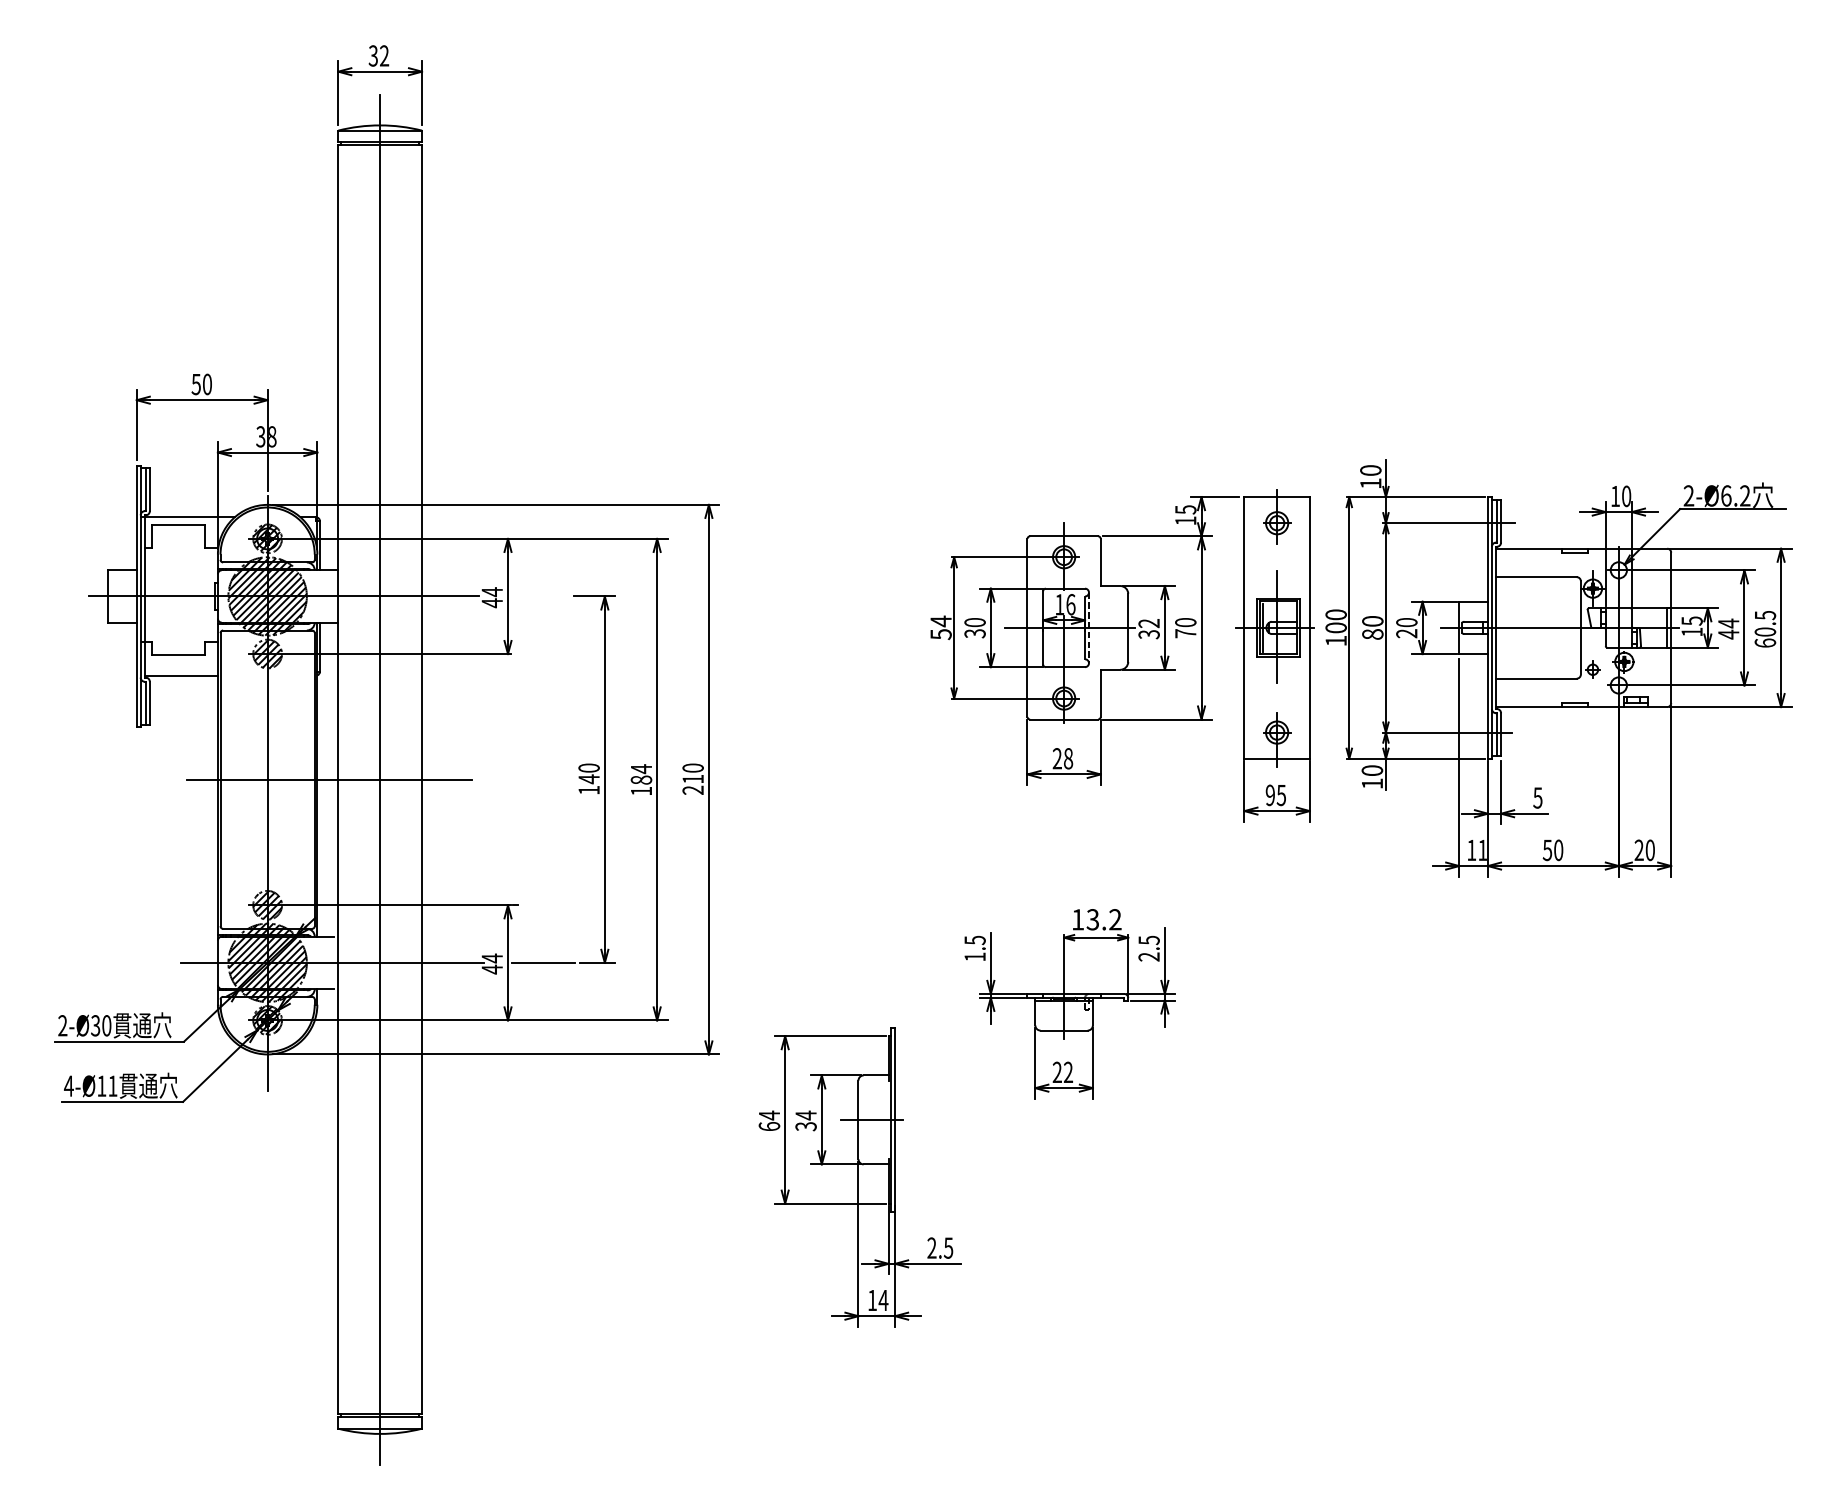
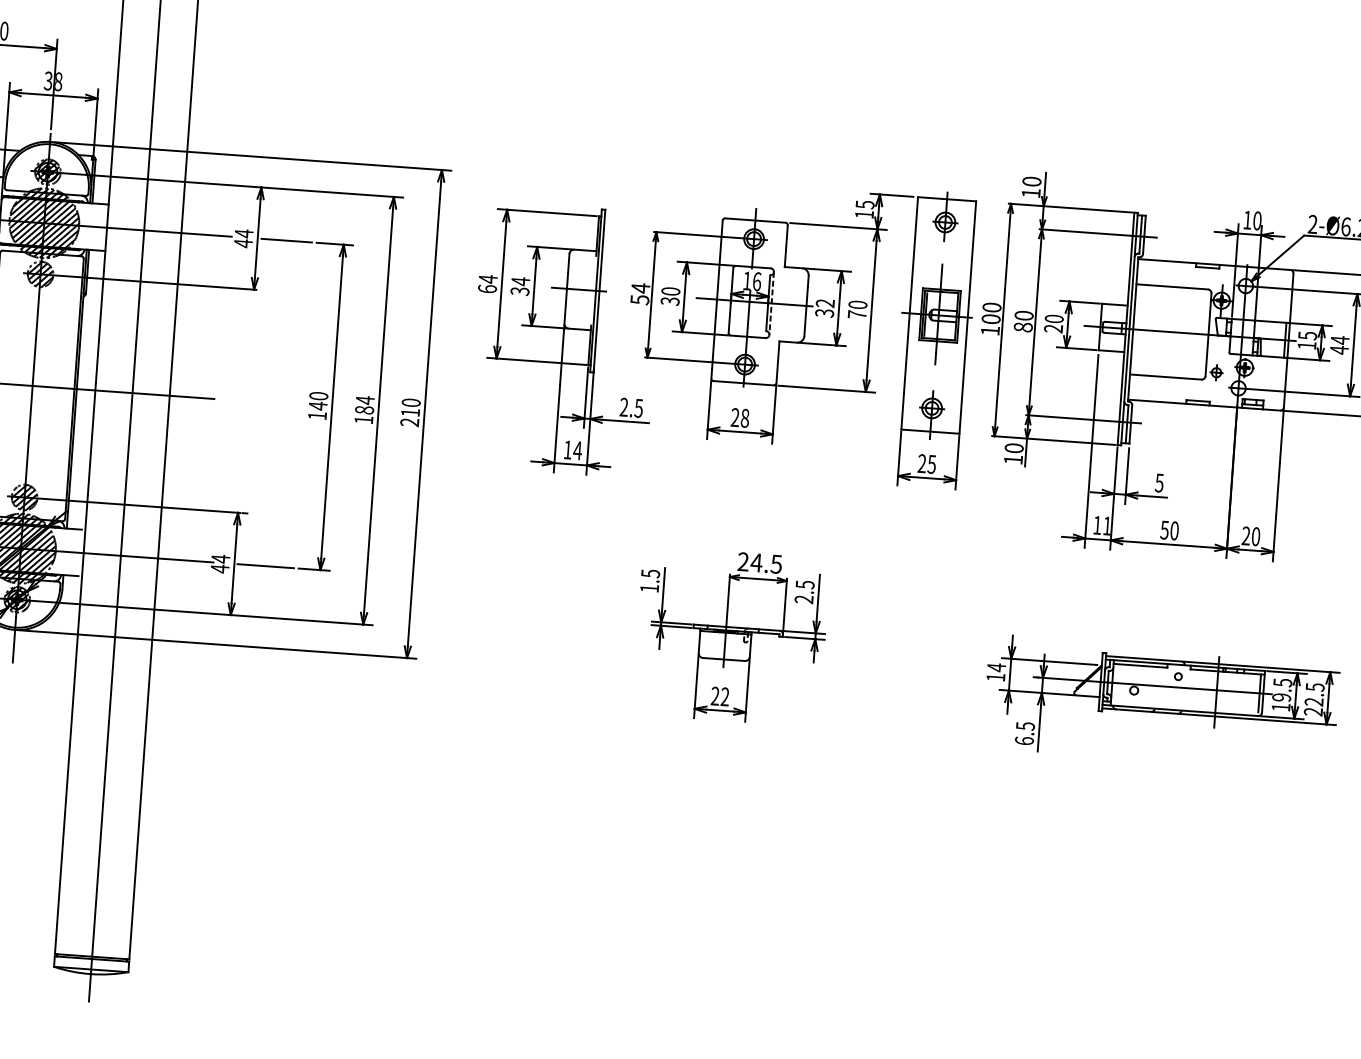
line: (540, 596) -> (286, 240), added
text: (1269, 795) -> (921, 463), 95 -> 25
text: (1096, 919) -> (759, 562), 13.2 -> 24.5
part: (1557, 1044) -> (1161, 703), added
part: (859, 1177) -> (564, 340), moved

